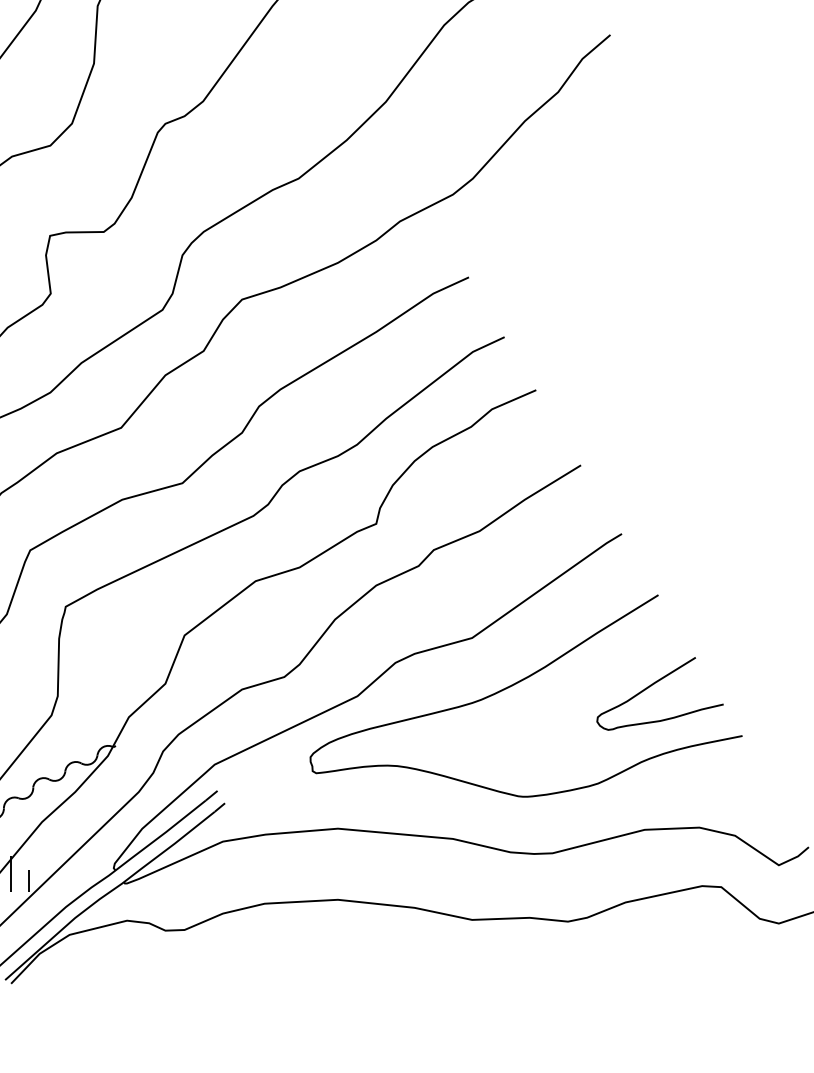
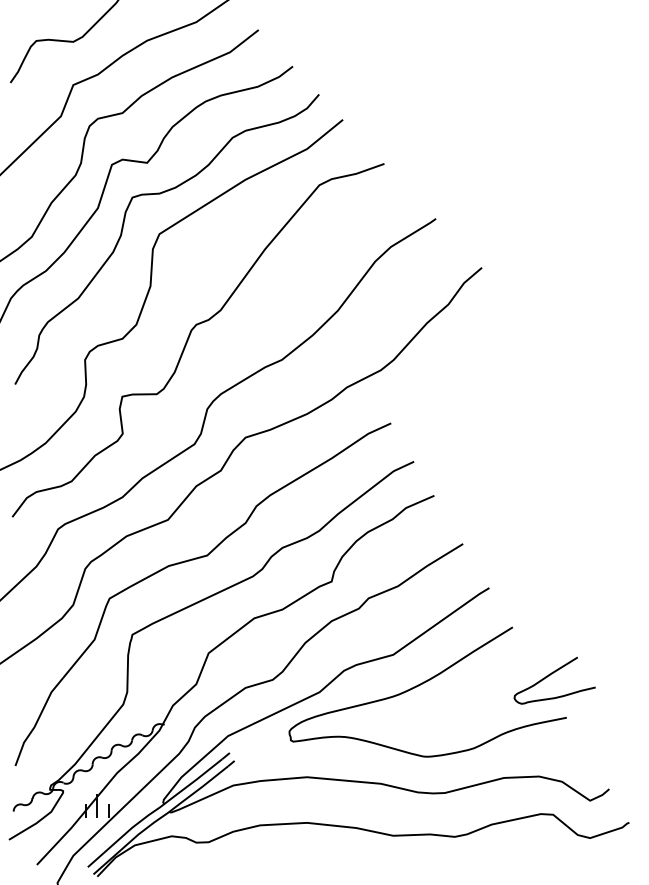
curve: (656, 684) -> (552, 674), moved

